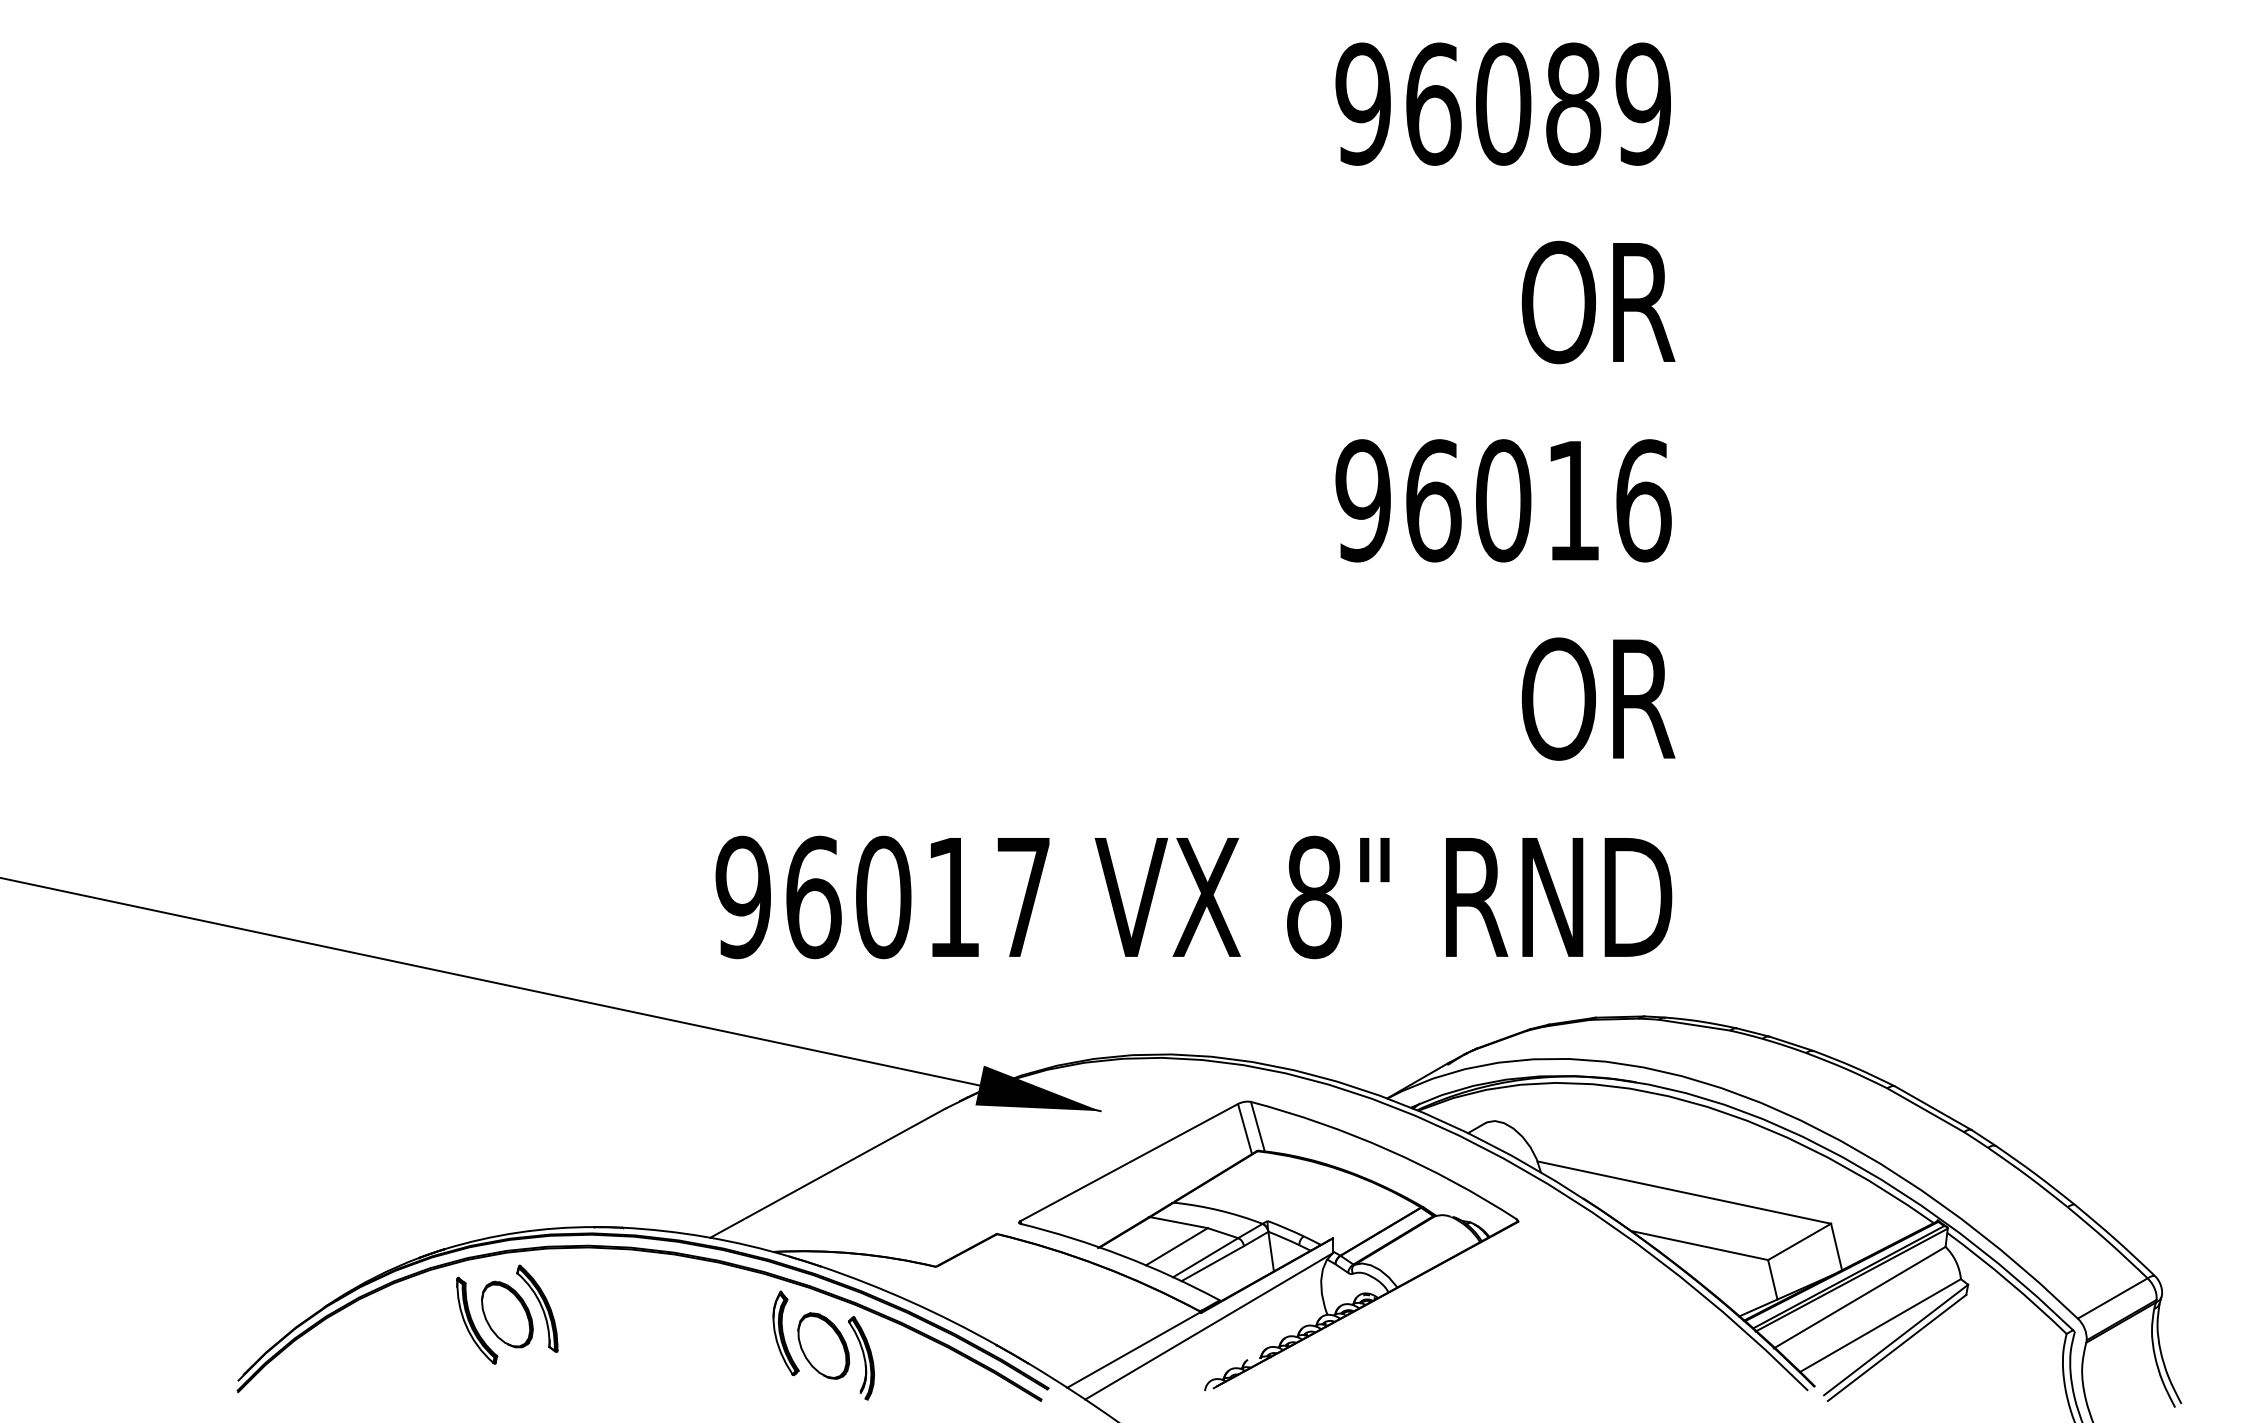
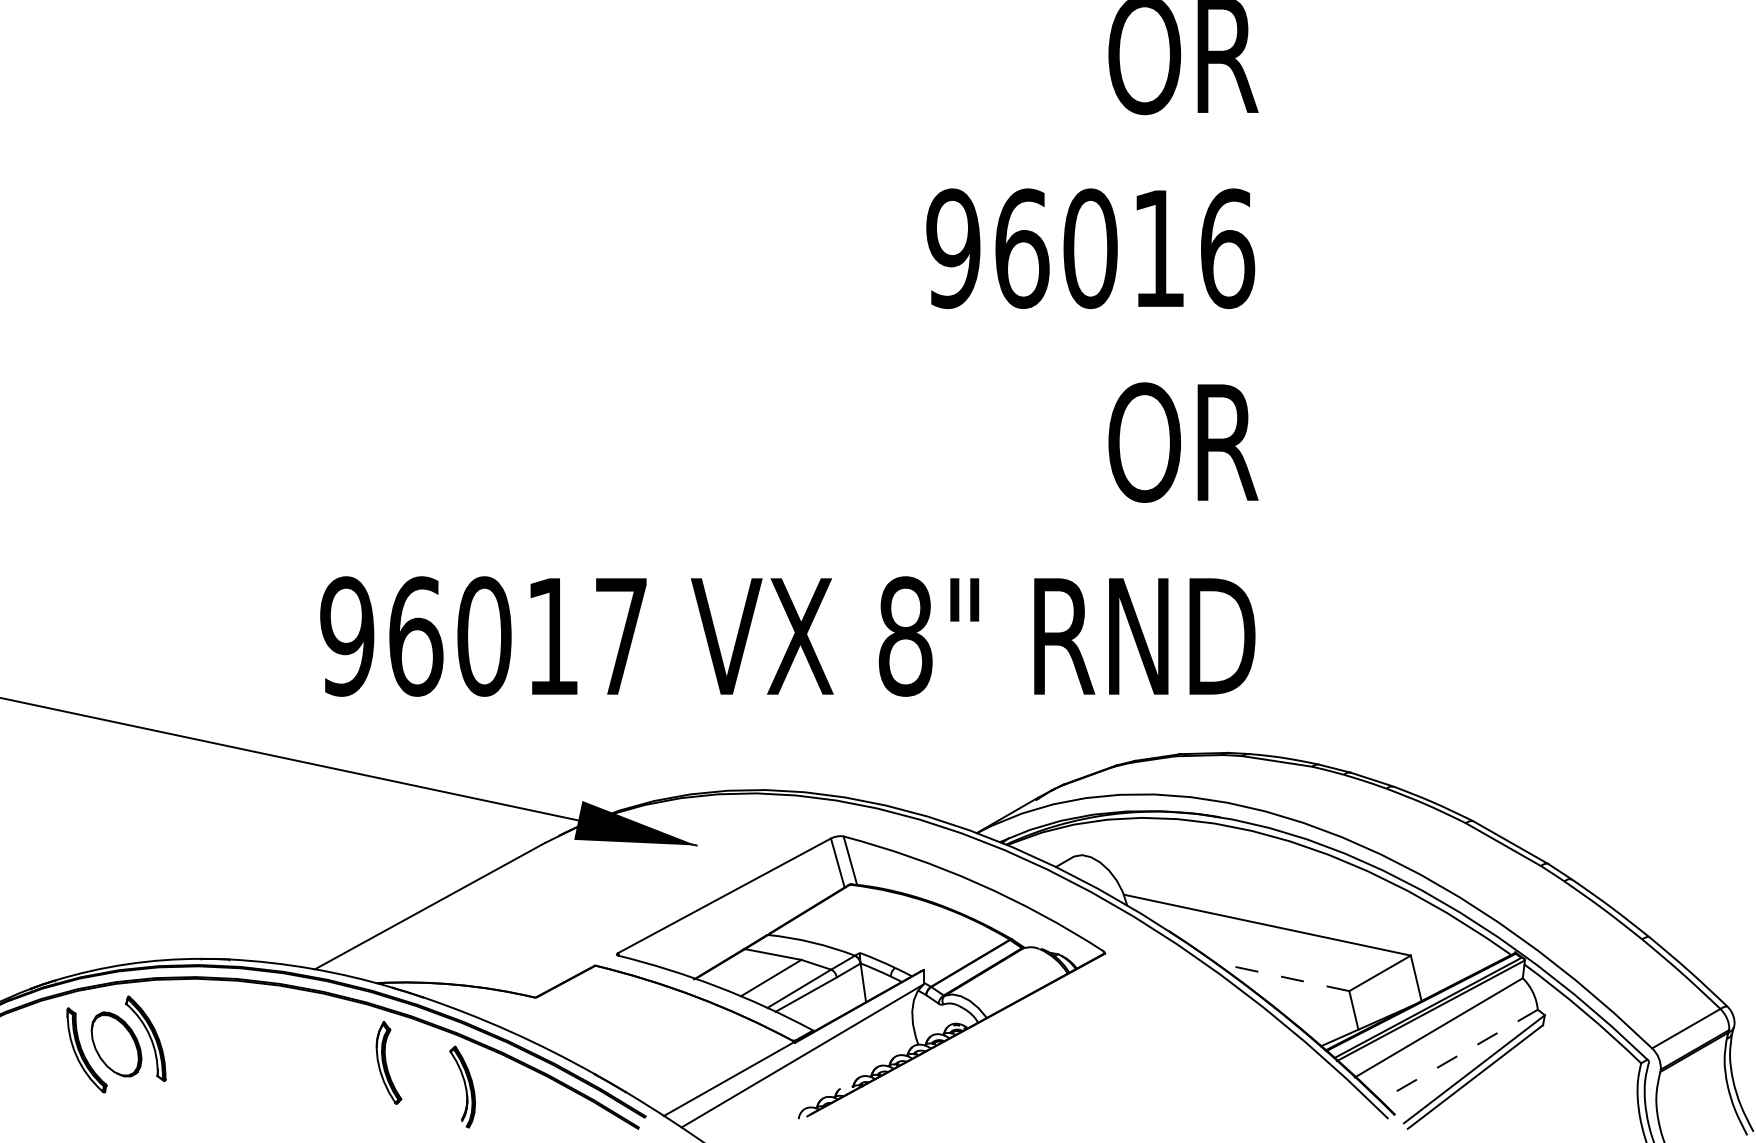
line: (1699, 1245) -> (1282, 976), solid -> dashed
line: (1880, 1325) -> (1459, 1055), solid -> dashed
part: (823, 1345) -> (425, 1074), removed

